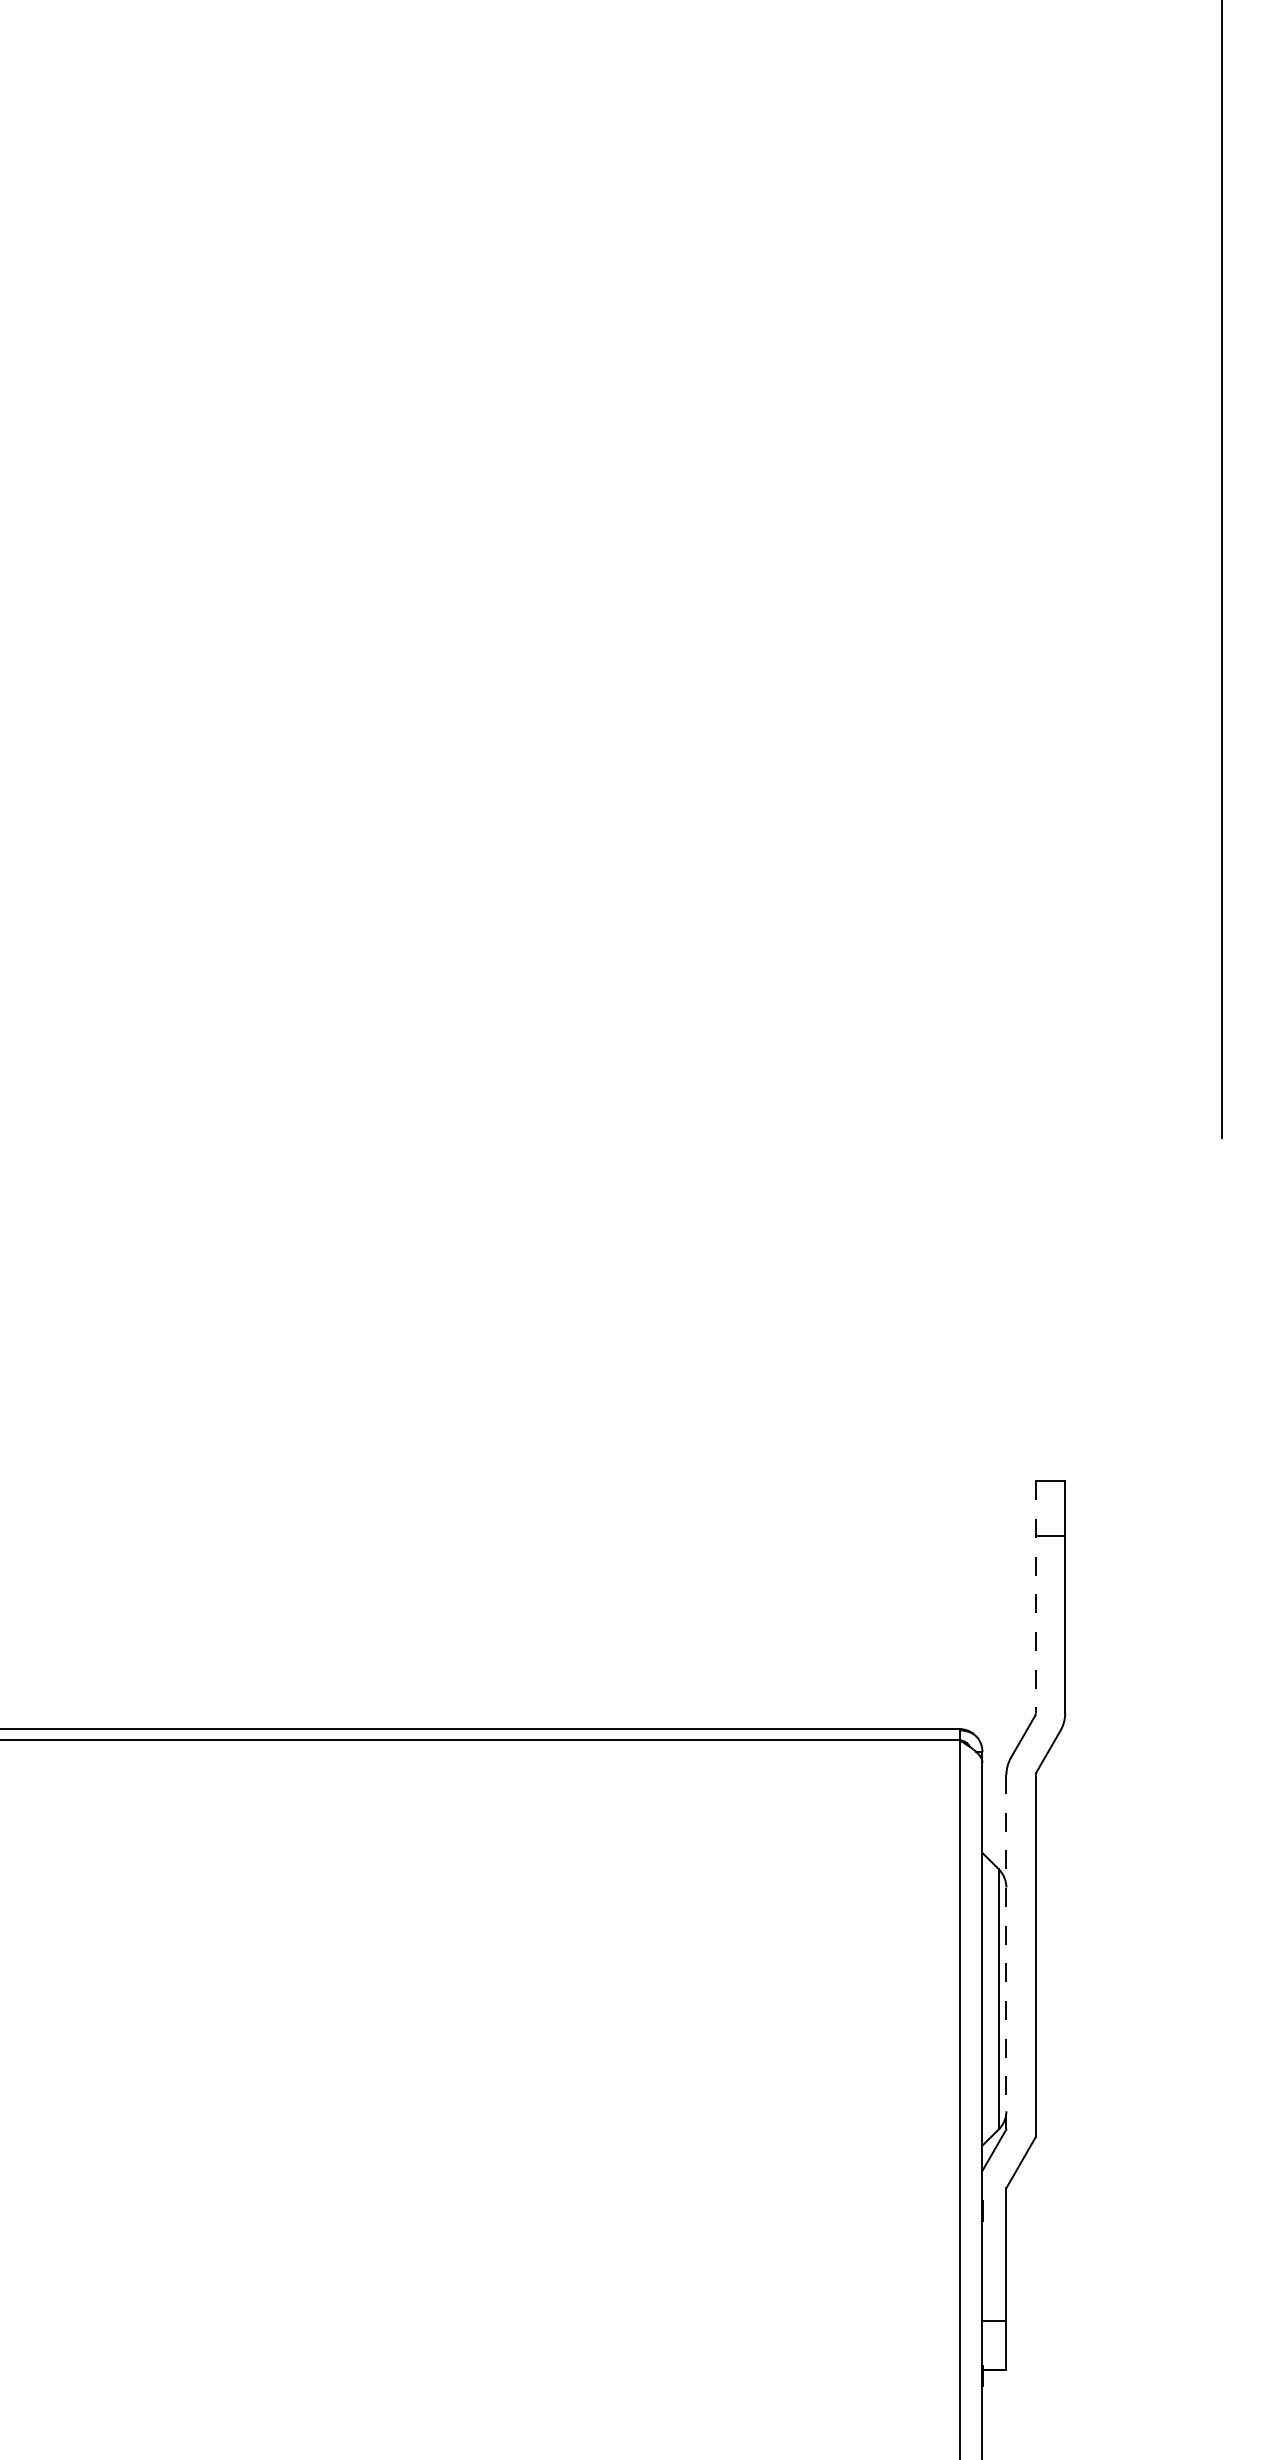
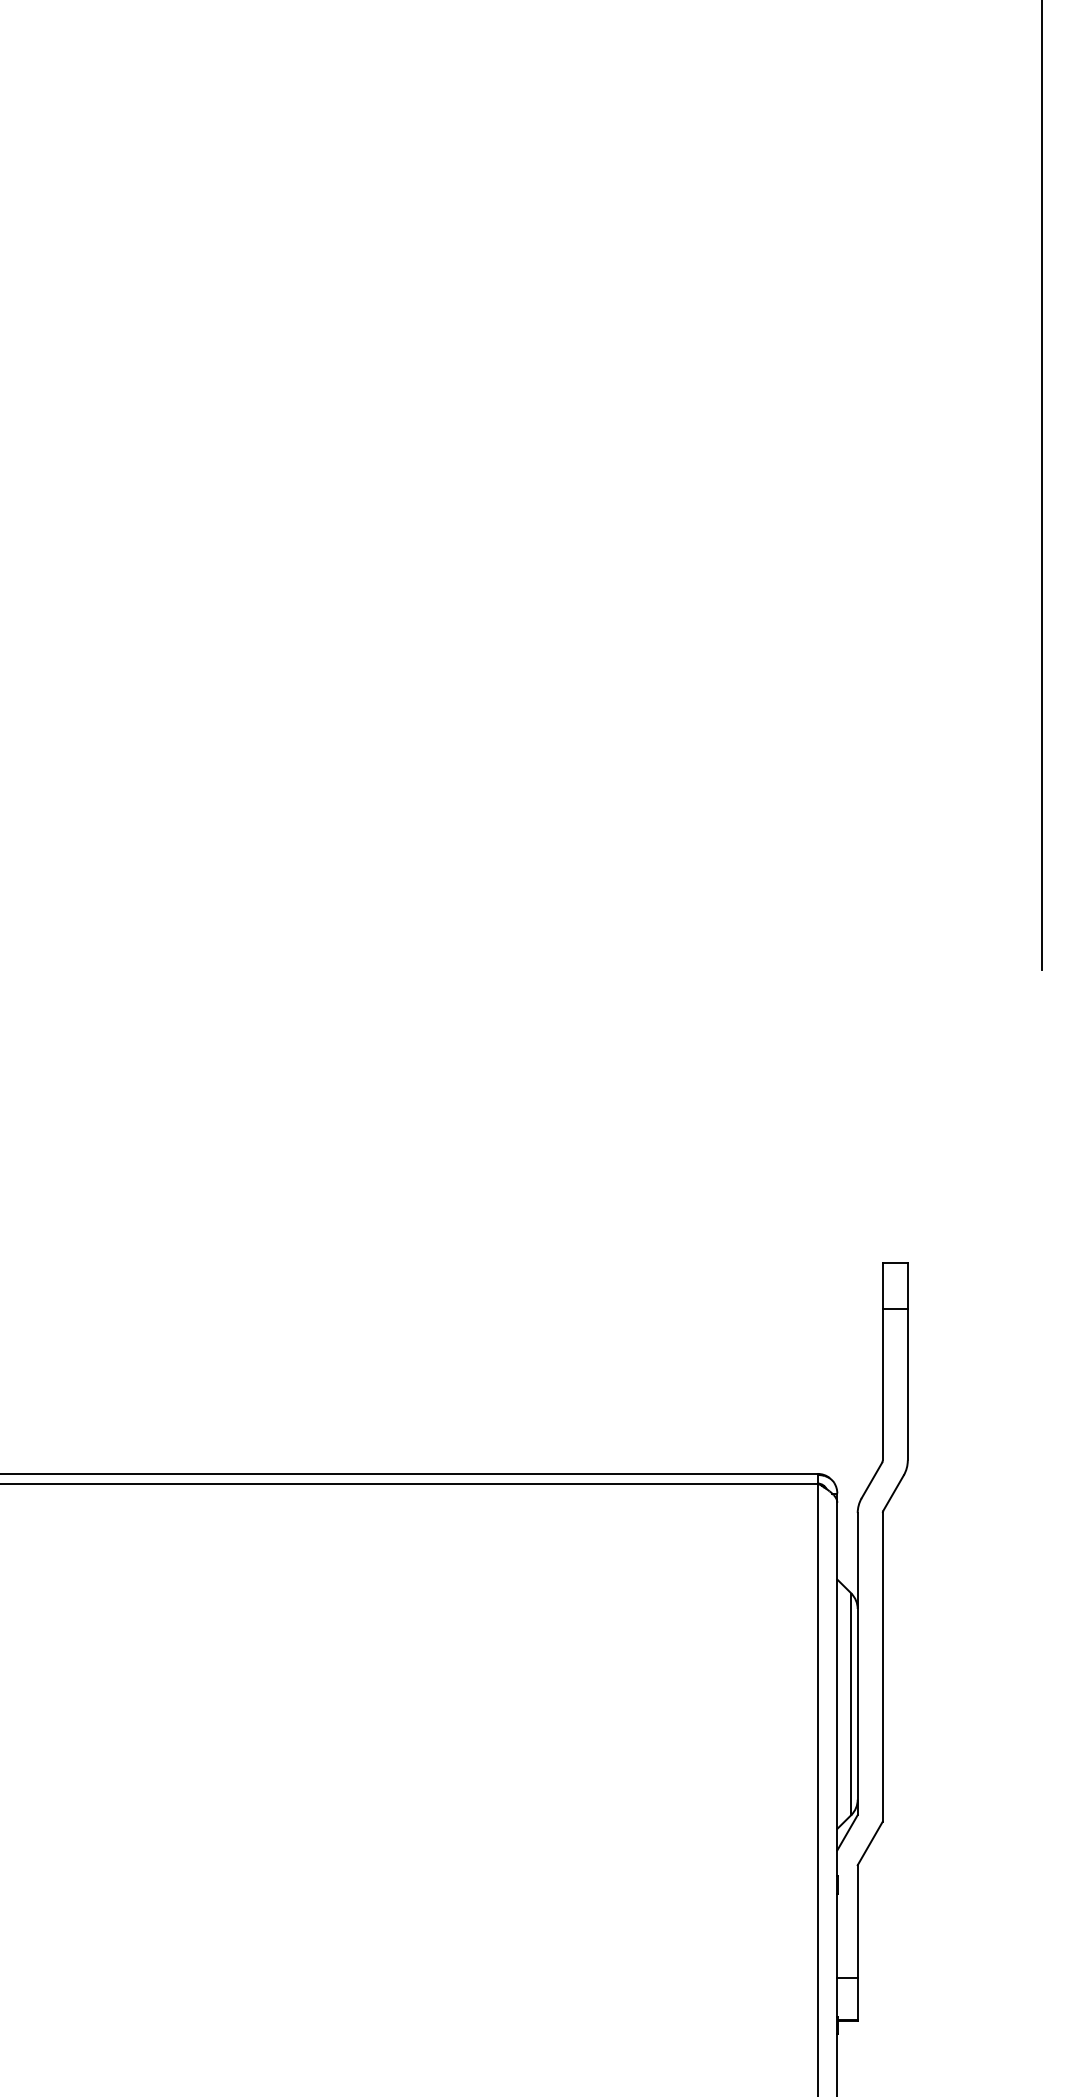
line: (1035, 1597) -> (882, 1361), dashed -> solid
line: (1006, 1952) -> (857, 1664), dashed -> solid

